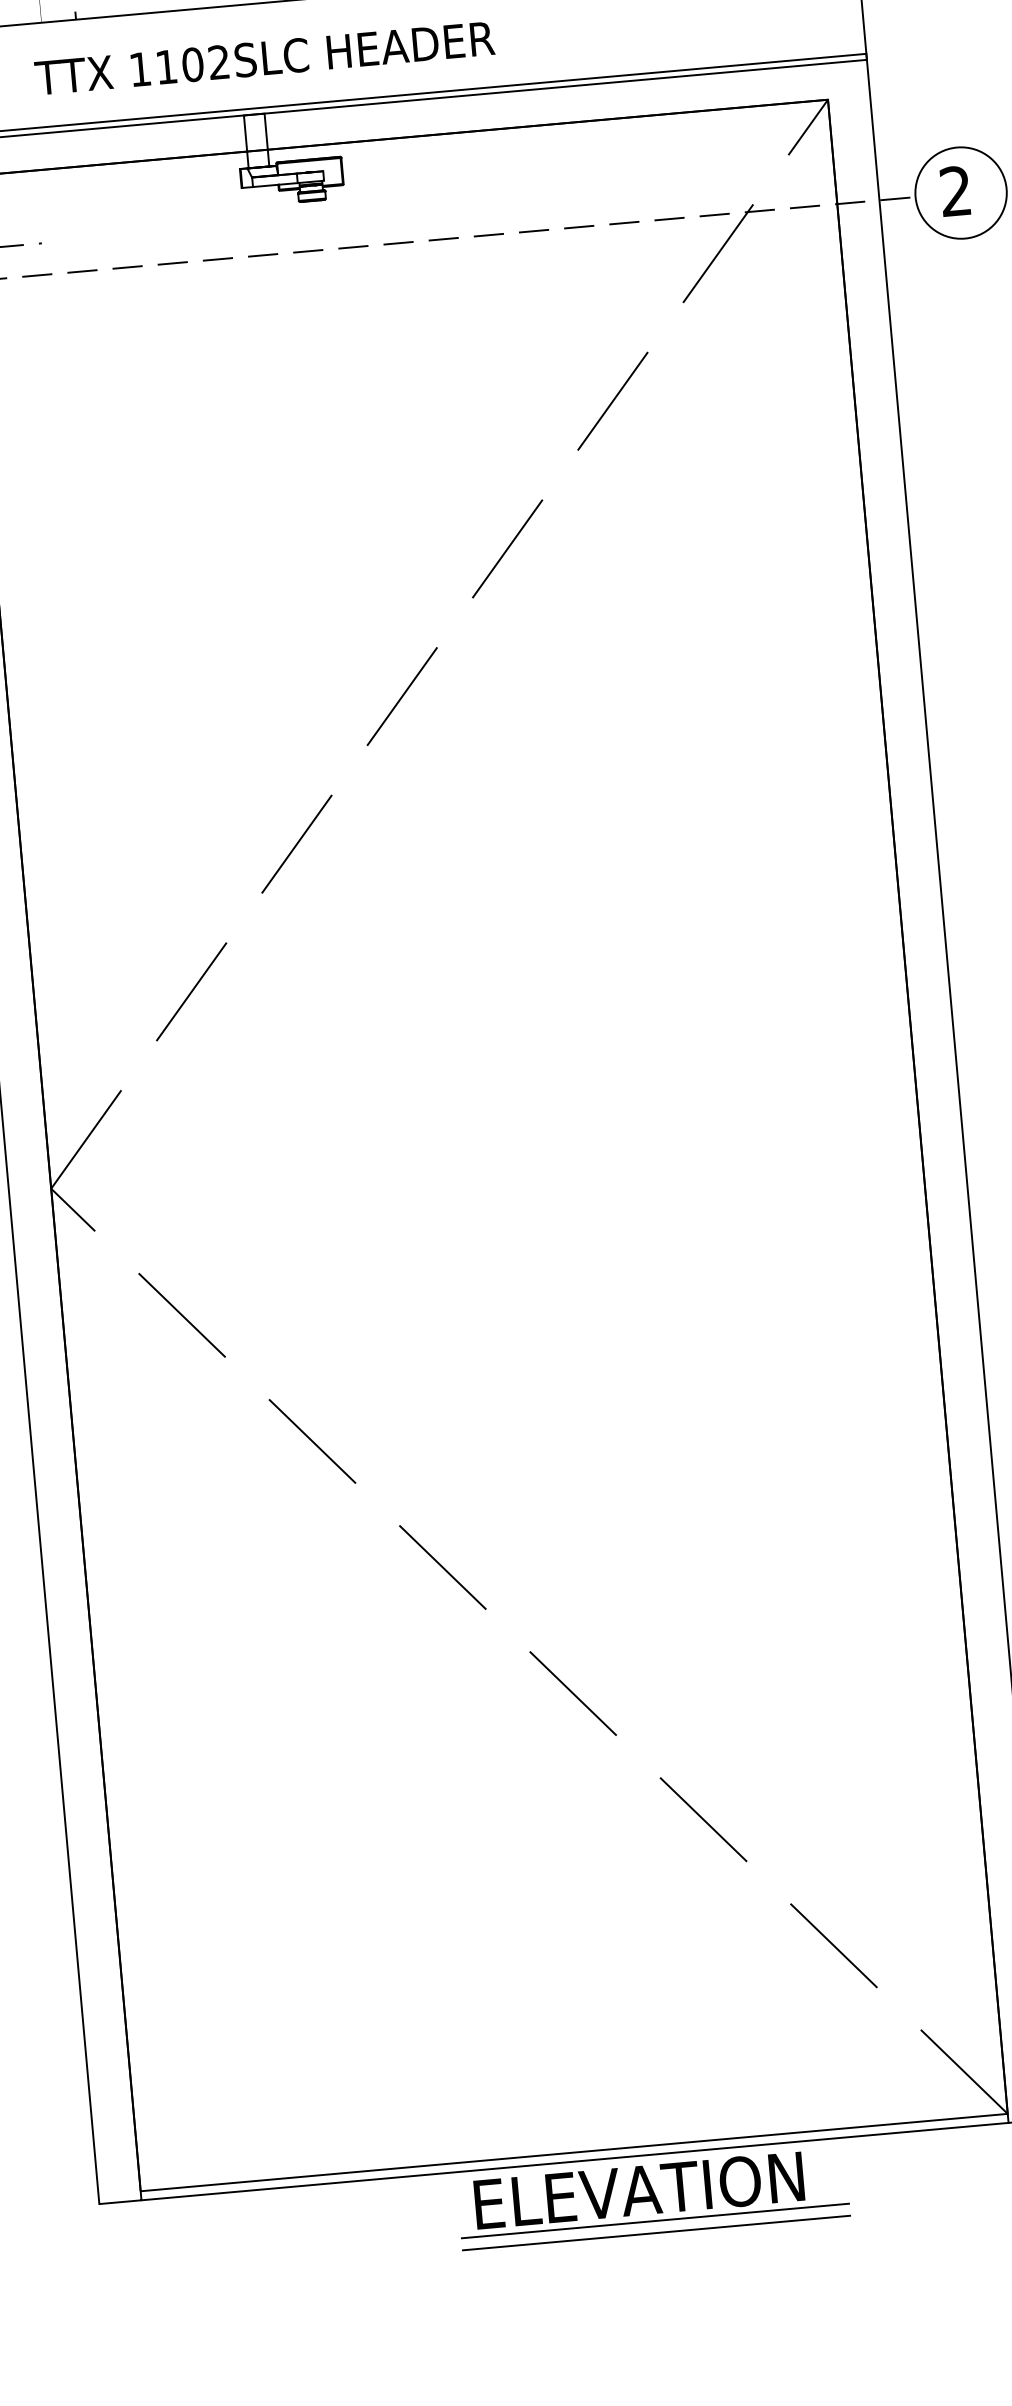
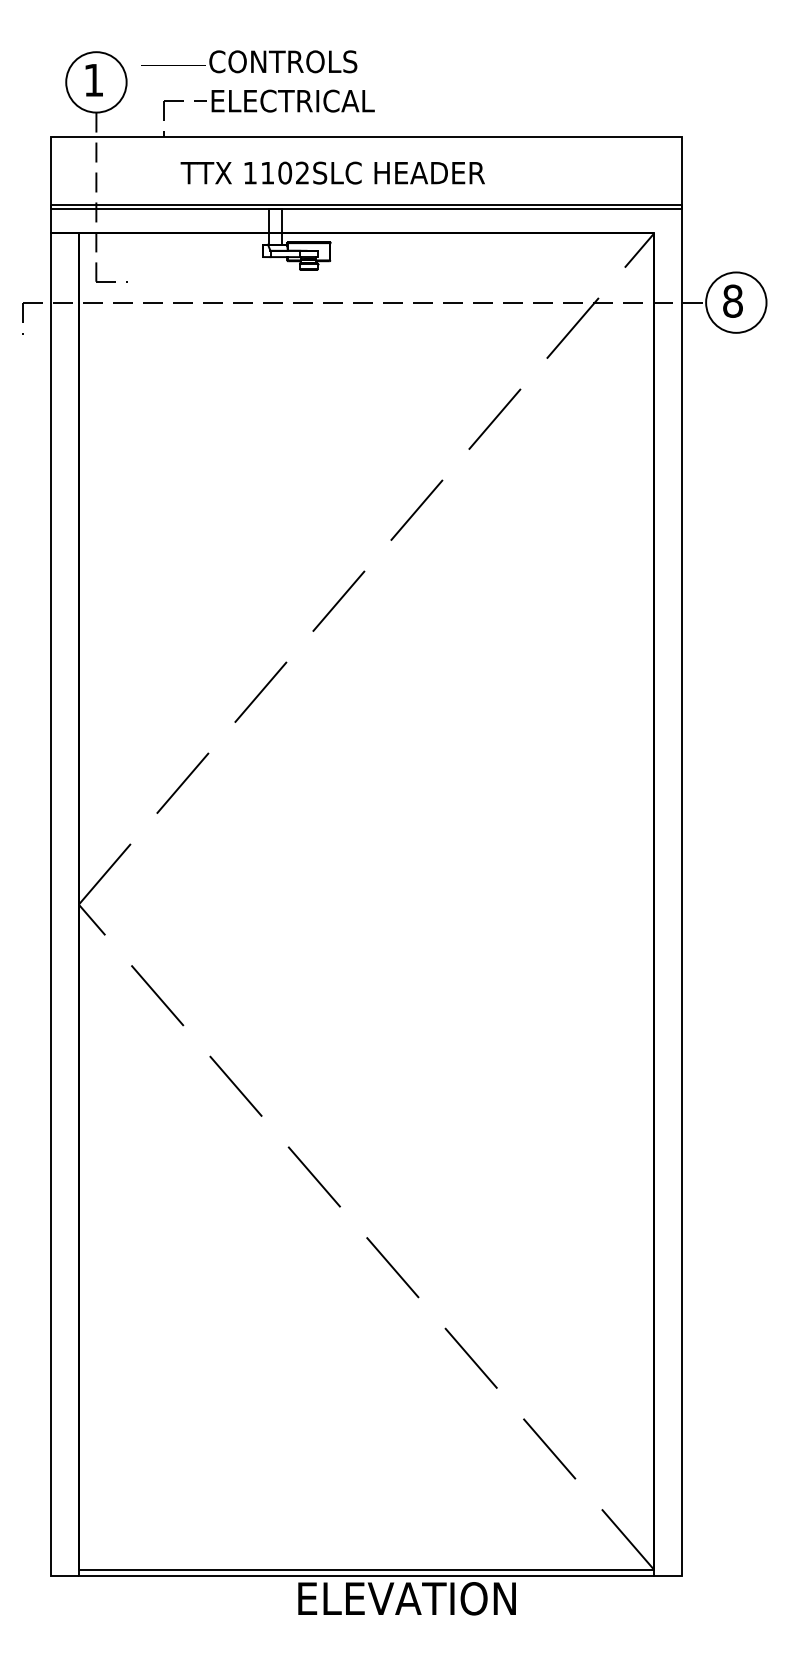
text: (264, 57) -> (332, 172), moved
text: (955, 190) -> (732, 300), 2 -> 8
line: (654, 2220) -> (415, 1619), removed
line: (655, 2232) -> (415, 1627), removed

